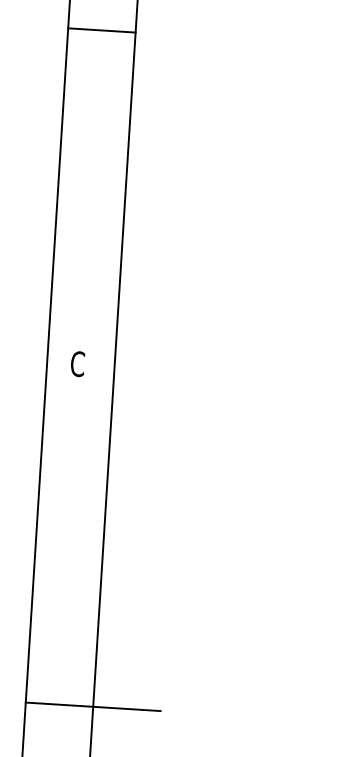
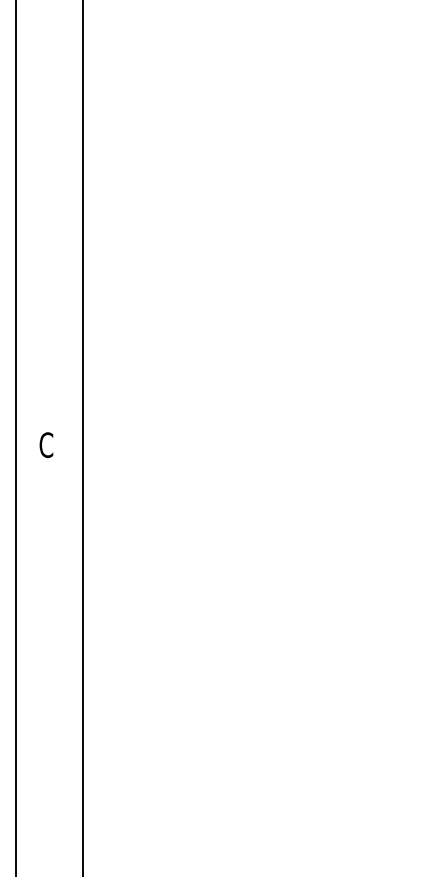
line: (101, 30) -> (49, 110), removed
line: (92, 707) -> (82, 786), removed

